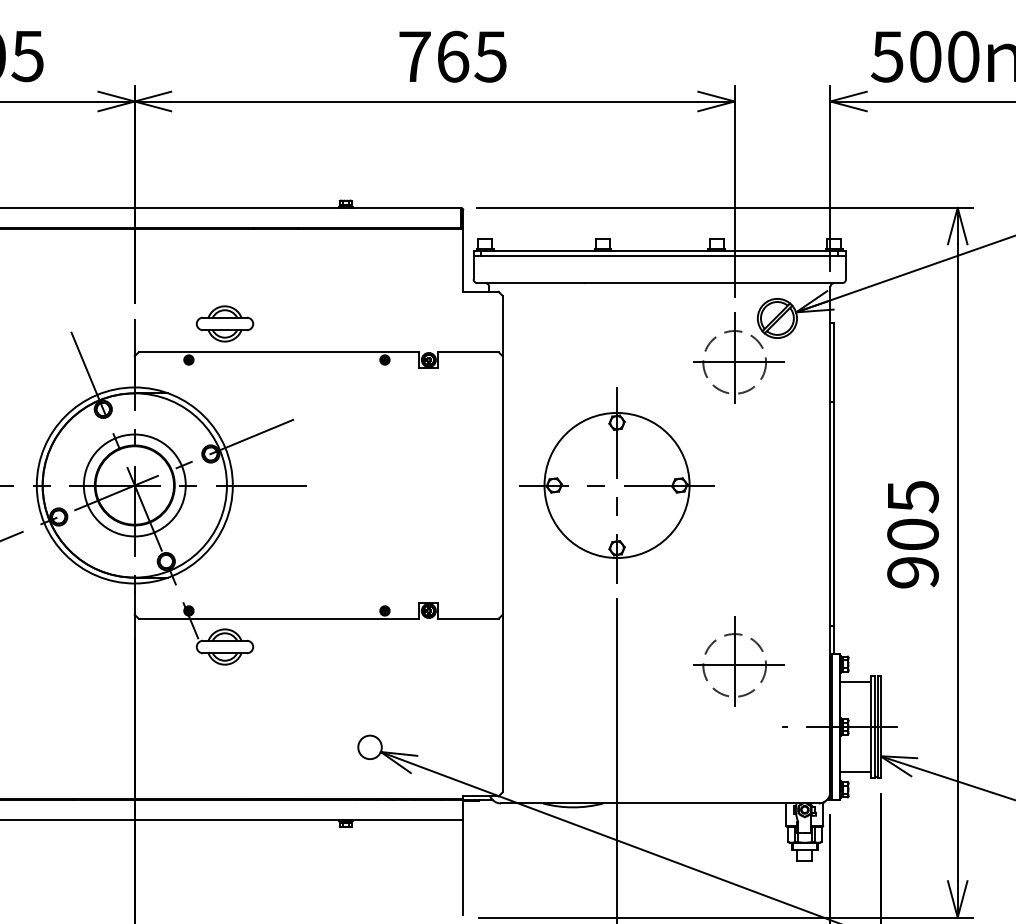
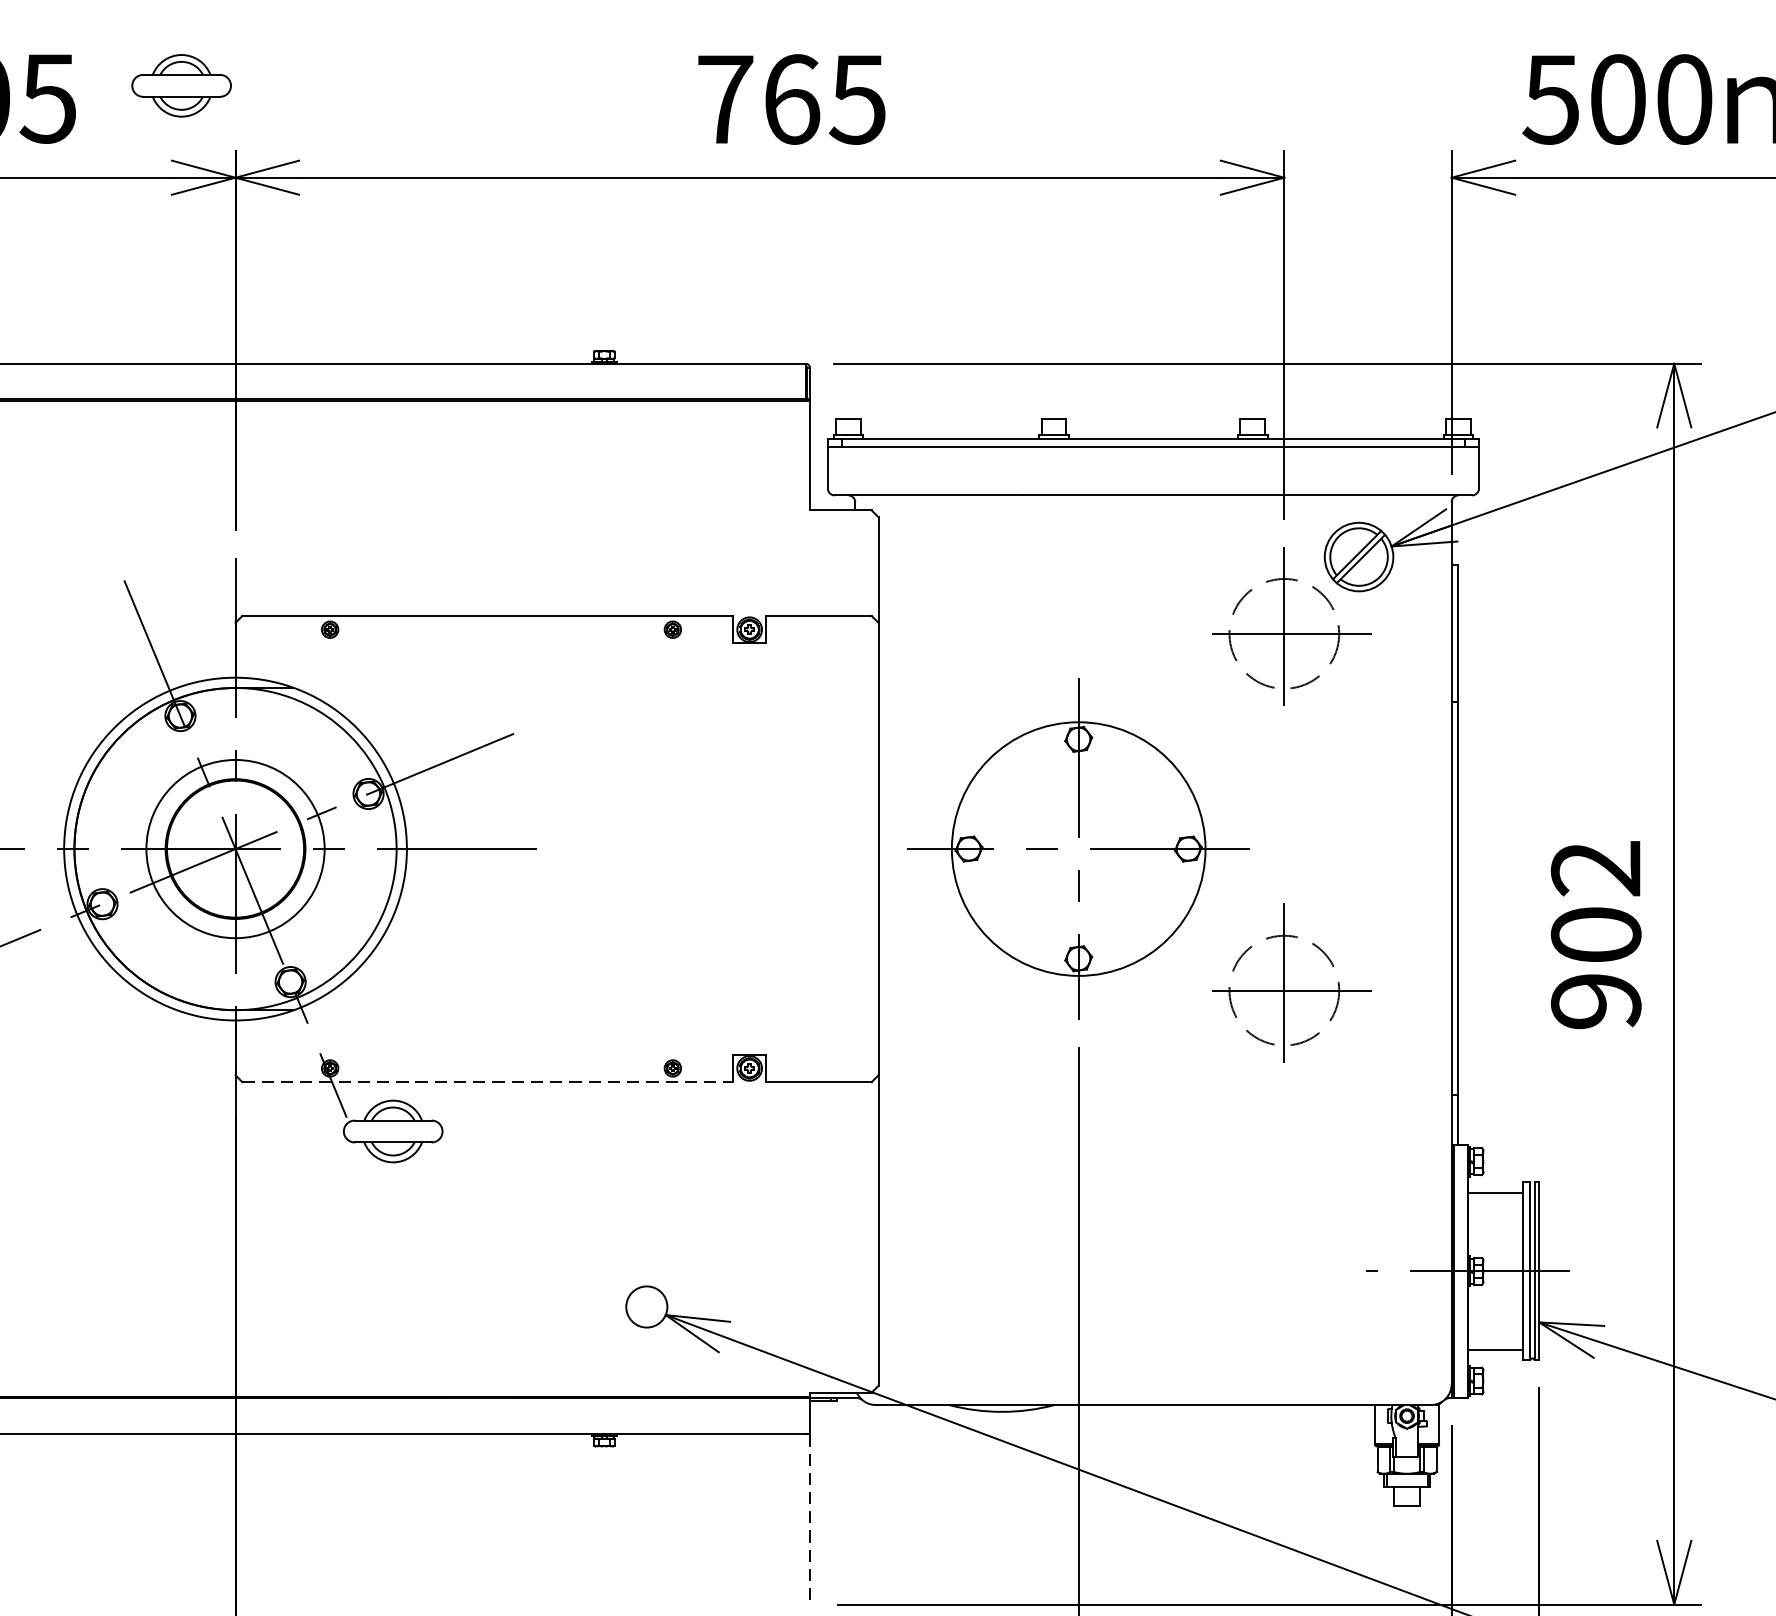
part: (224, 323) -> (180, 85), moved
text: (912, 497) -> (1595, 870), 905 -> 902
line: (279, 618) -> (488, 1081), solid -> dashed
part: (738, 661) -> (1291, 983), moved
line: (463, 867) -> (810, 1516), solid -> dashed

